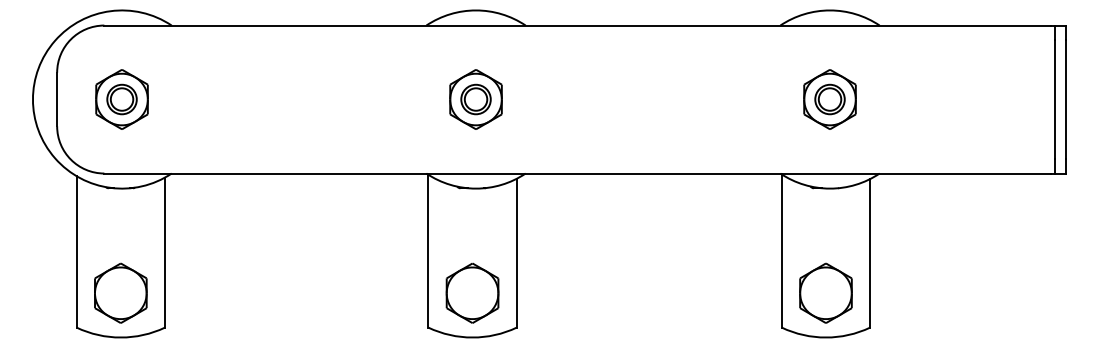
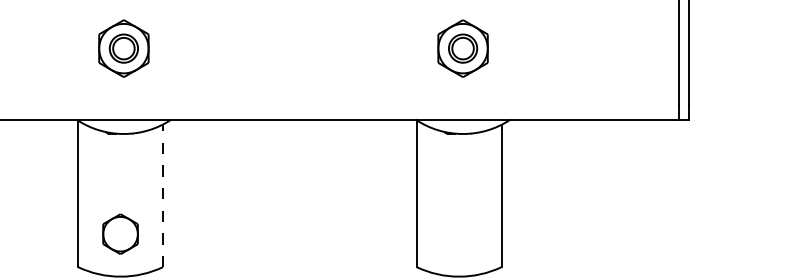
line: (516, 252) -> (162, 195), solid -> dashed
part: (472, 292) -> (120, 233), size x0.7
part: (825, 292) -> (458, 233), removed

